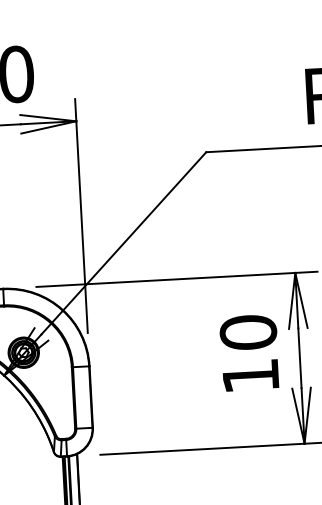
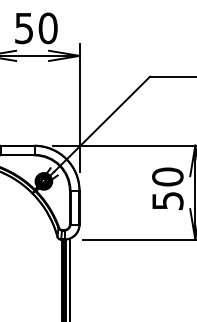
text: (250, 375) -> (167, 200), 10 -> 50

